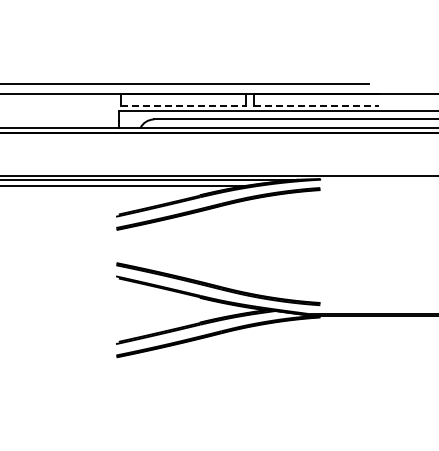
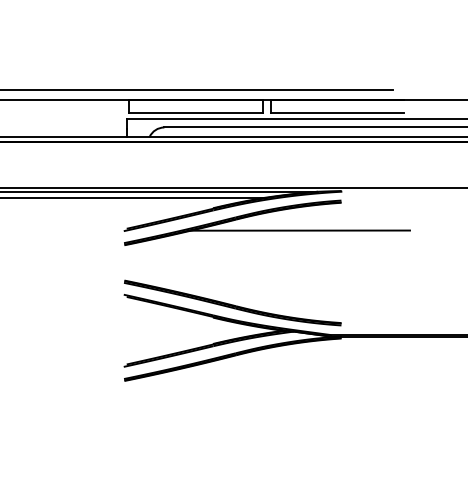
line: (183, 106) -> (195, 113), dashed -> solid
line: (316, 106) -> (337, 113), dashed -> solid
line: (281, 216) -> (300, 230), added

